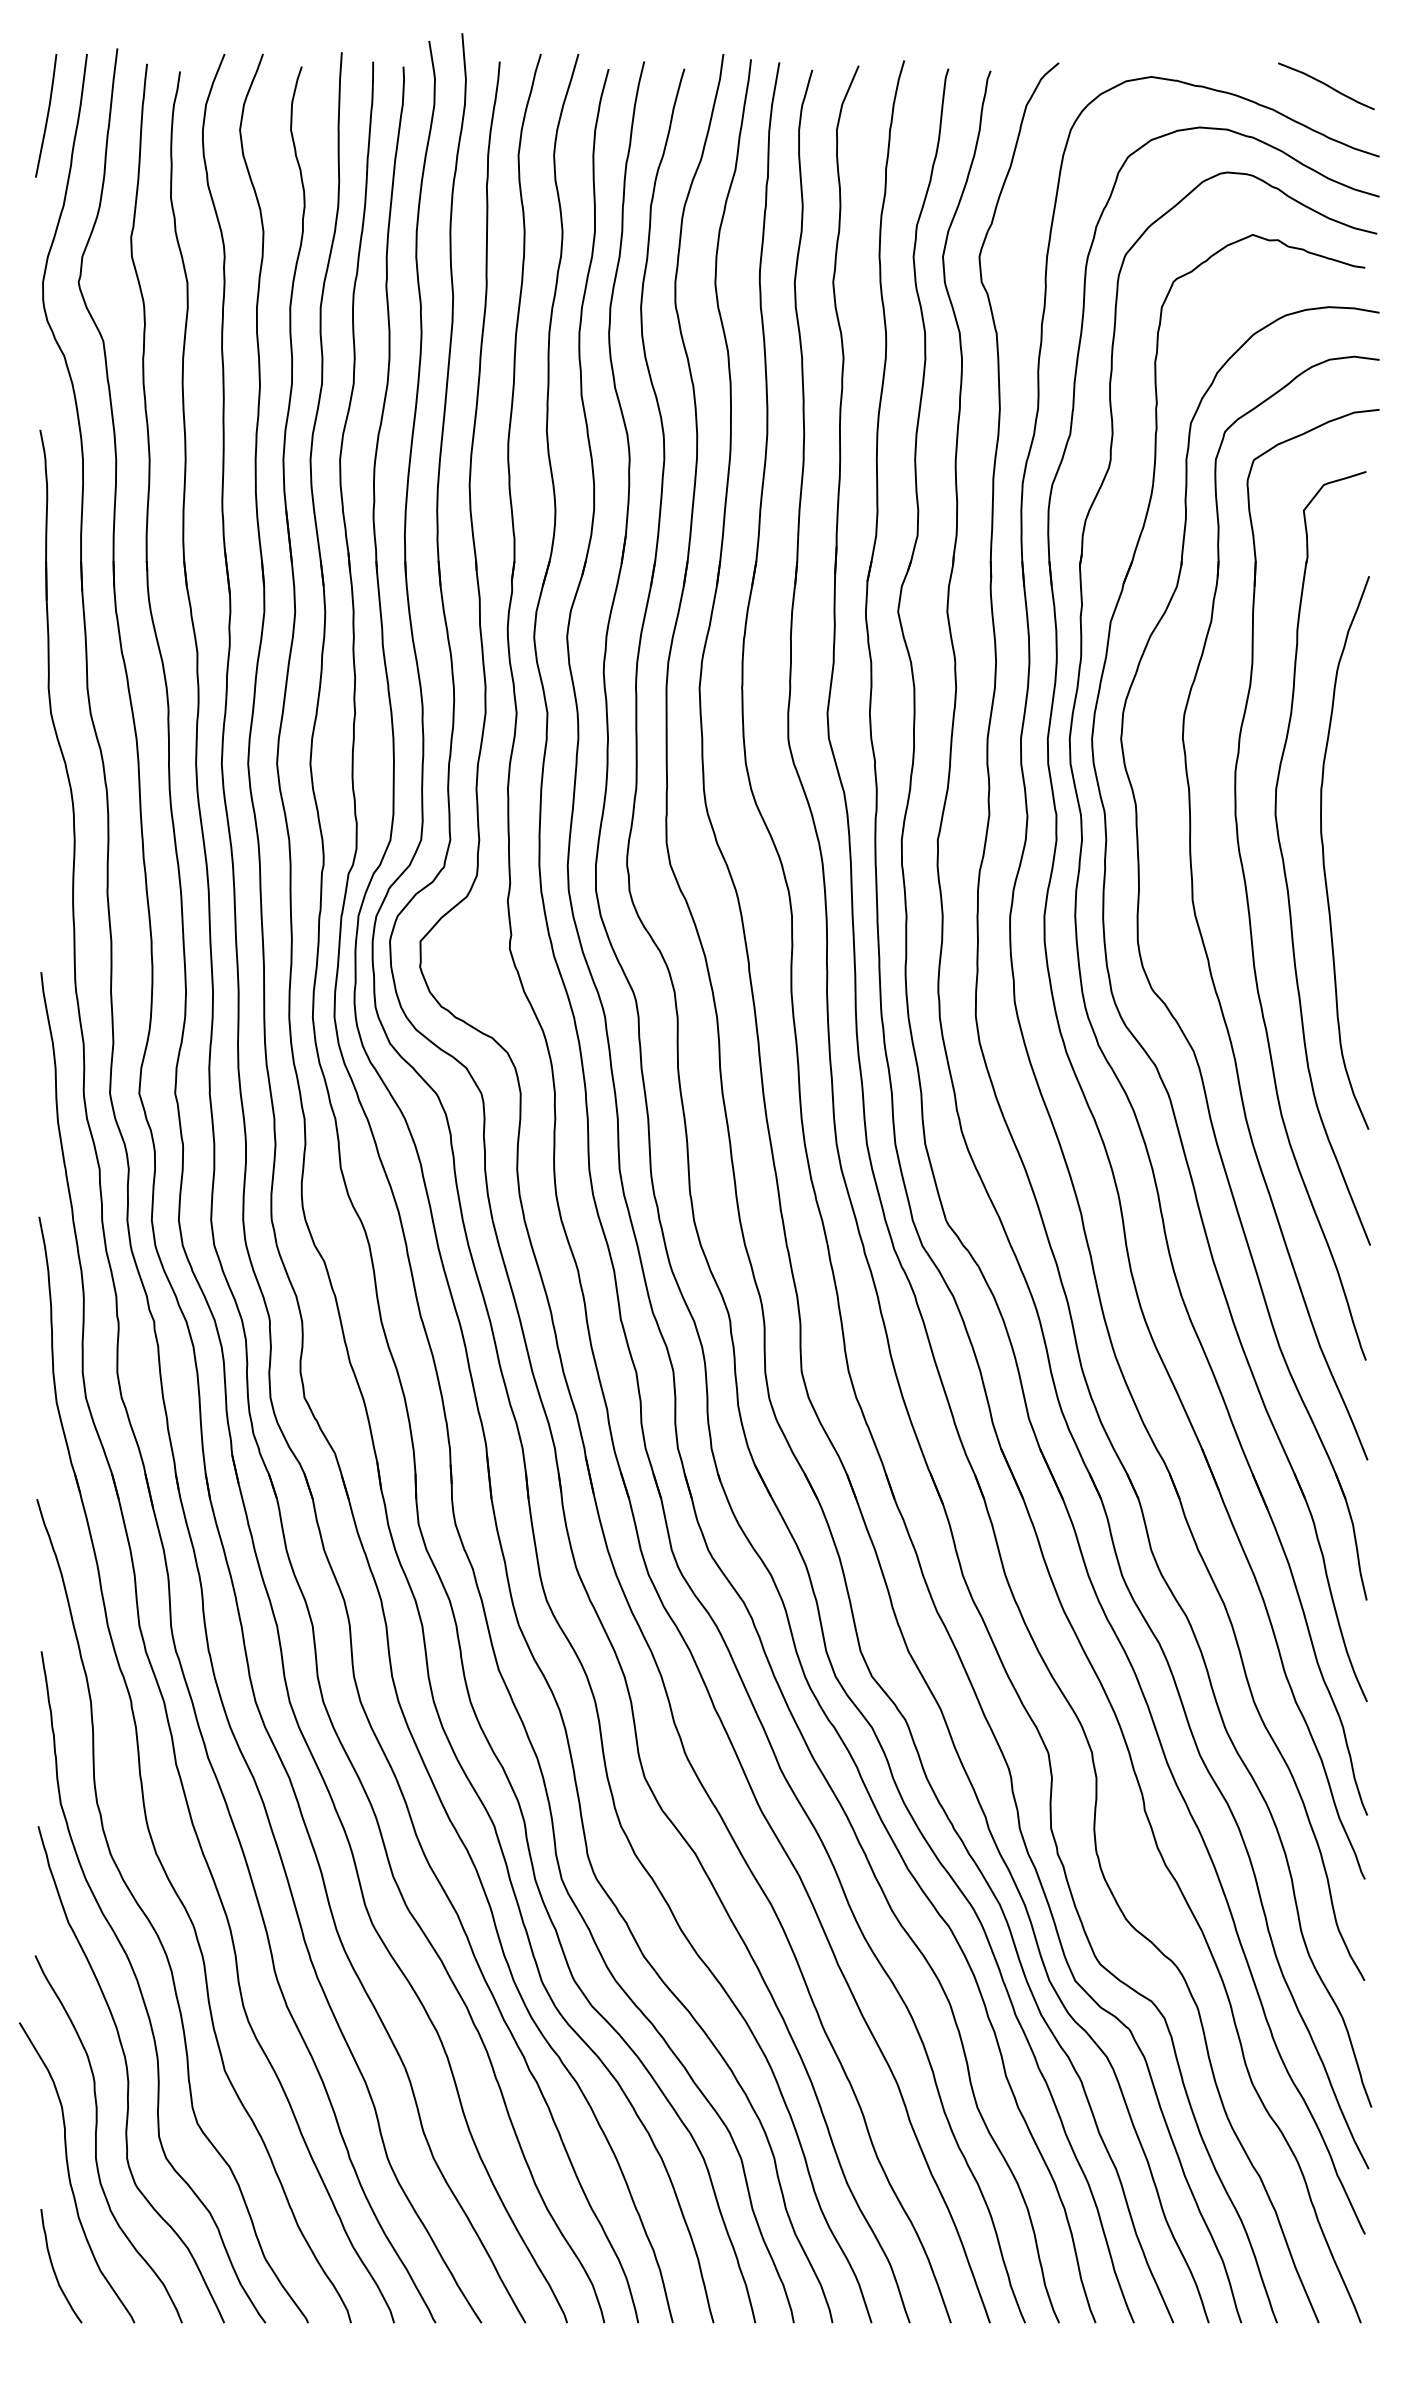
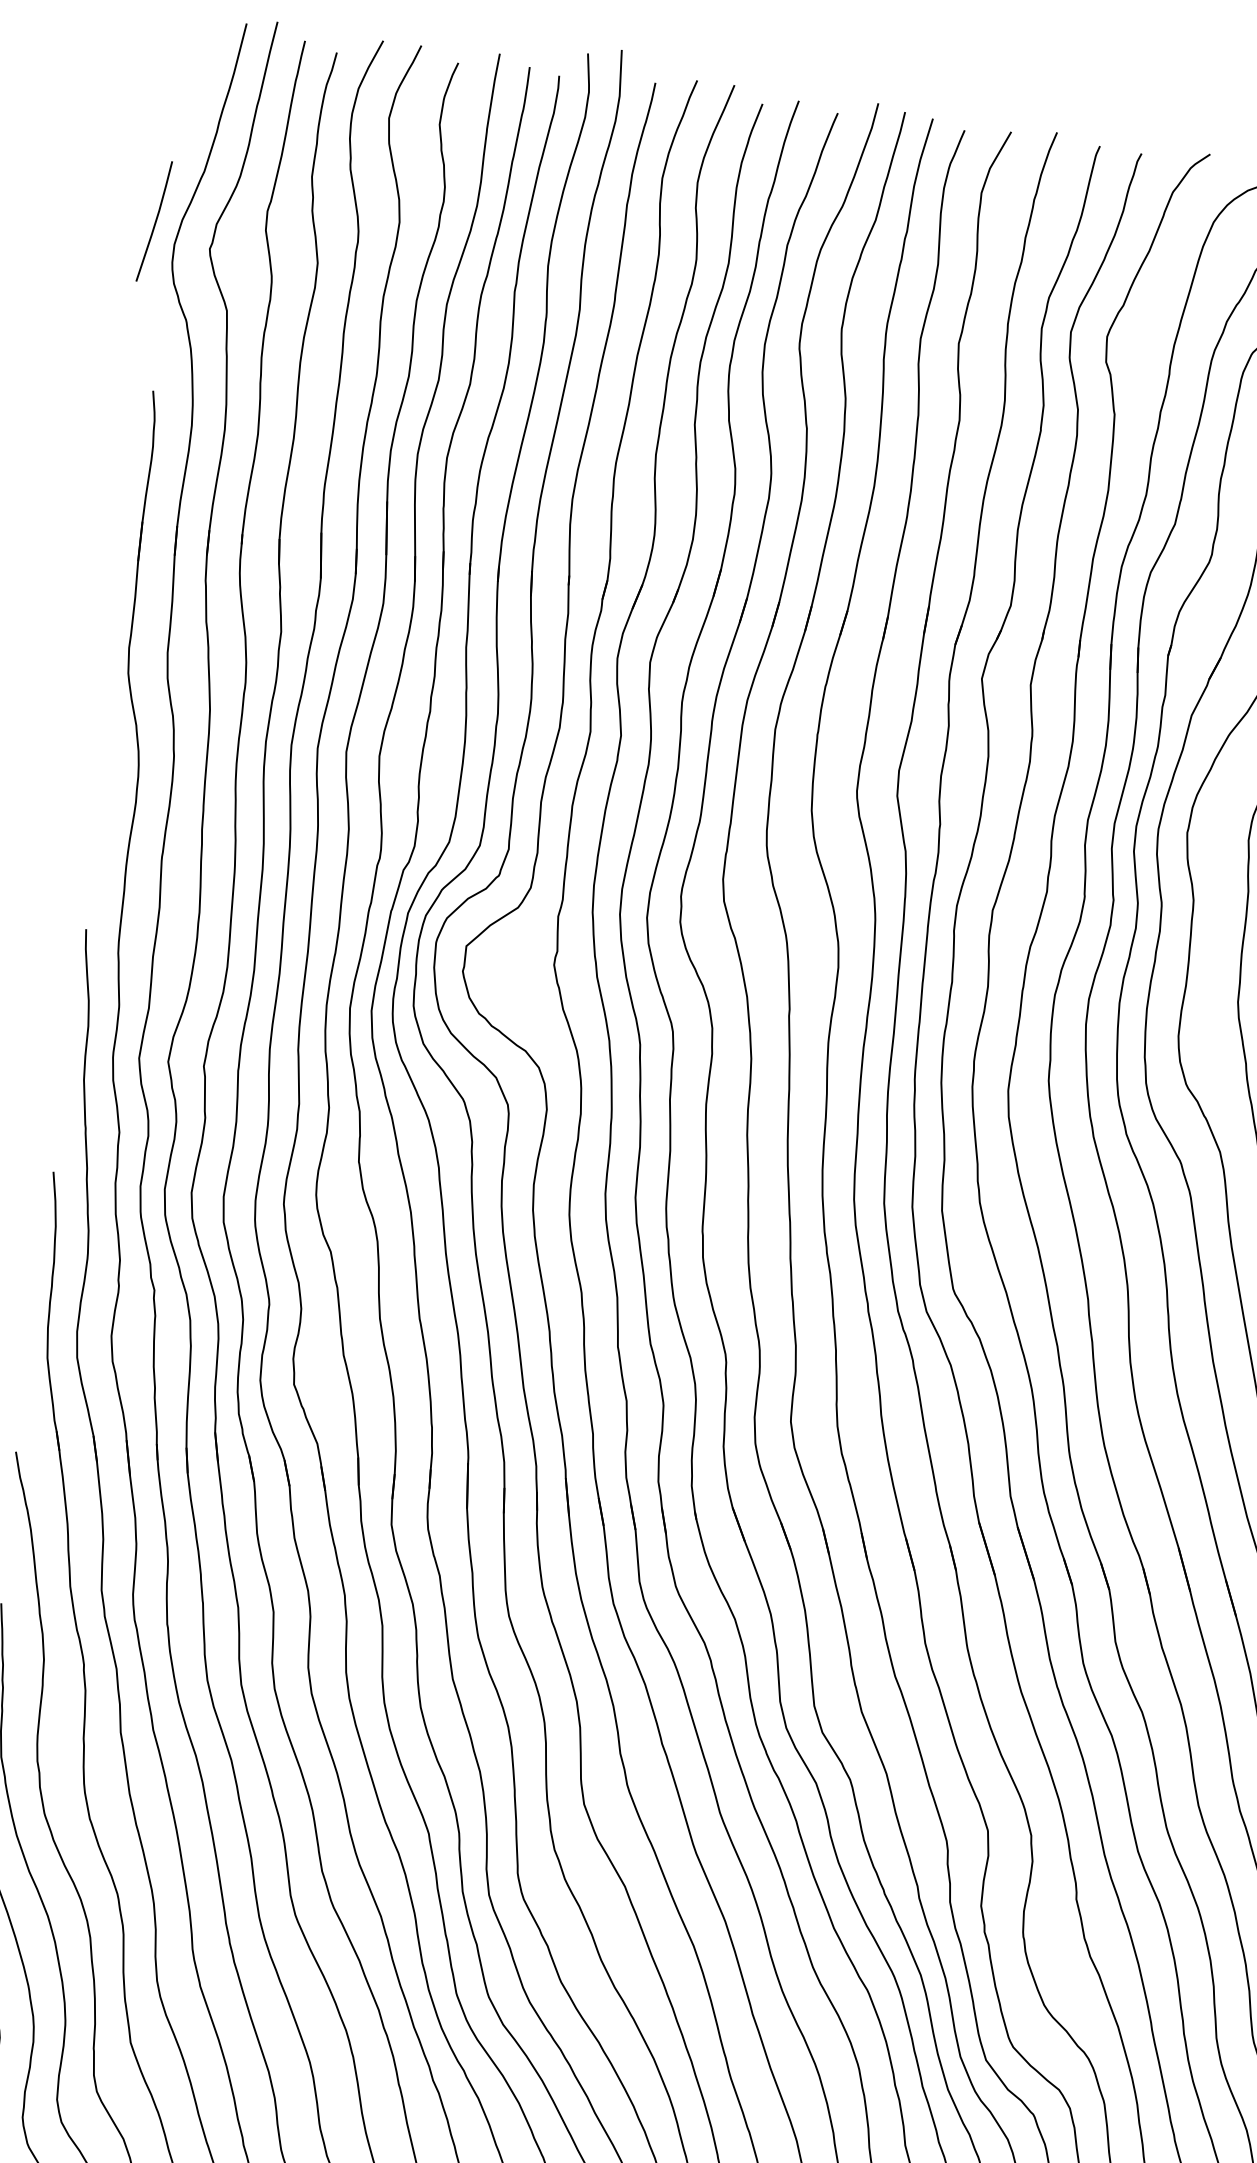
line: (46, 115) -> (154, 221), moved

